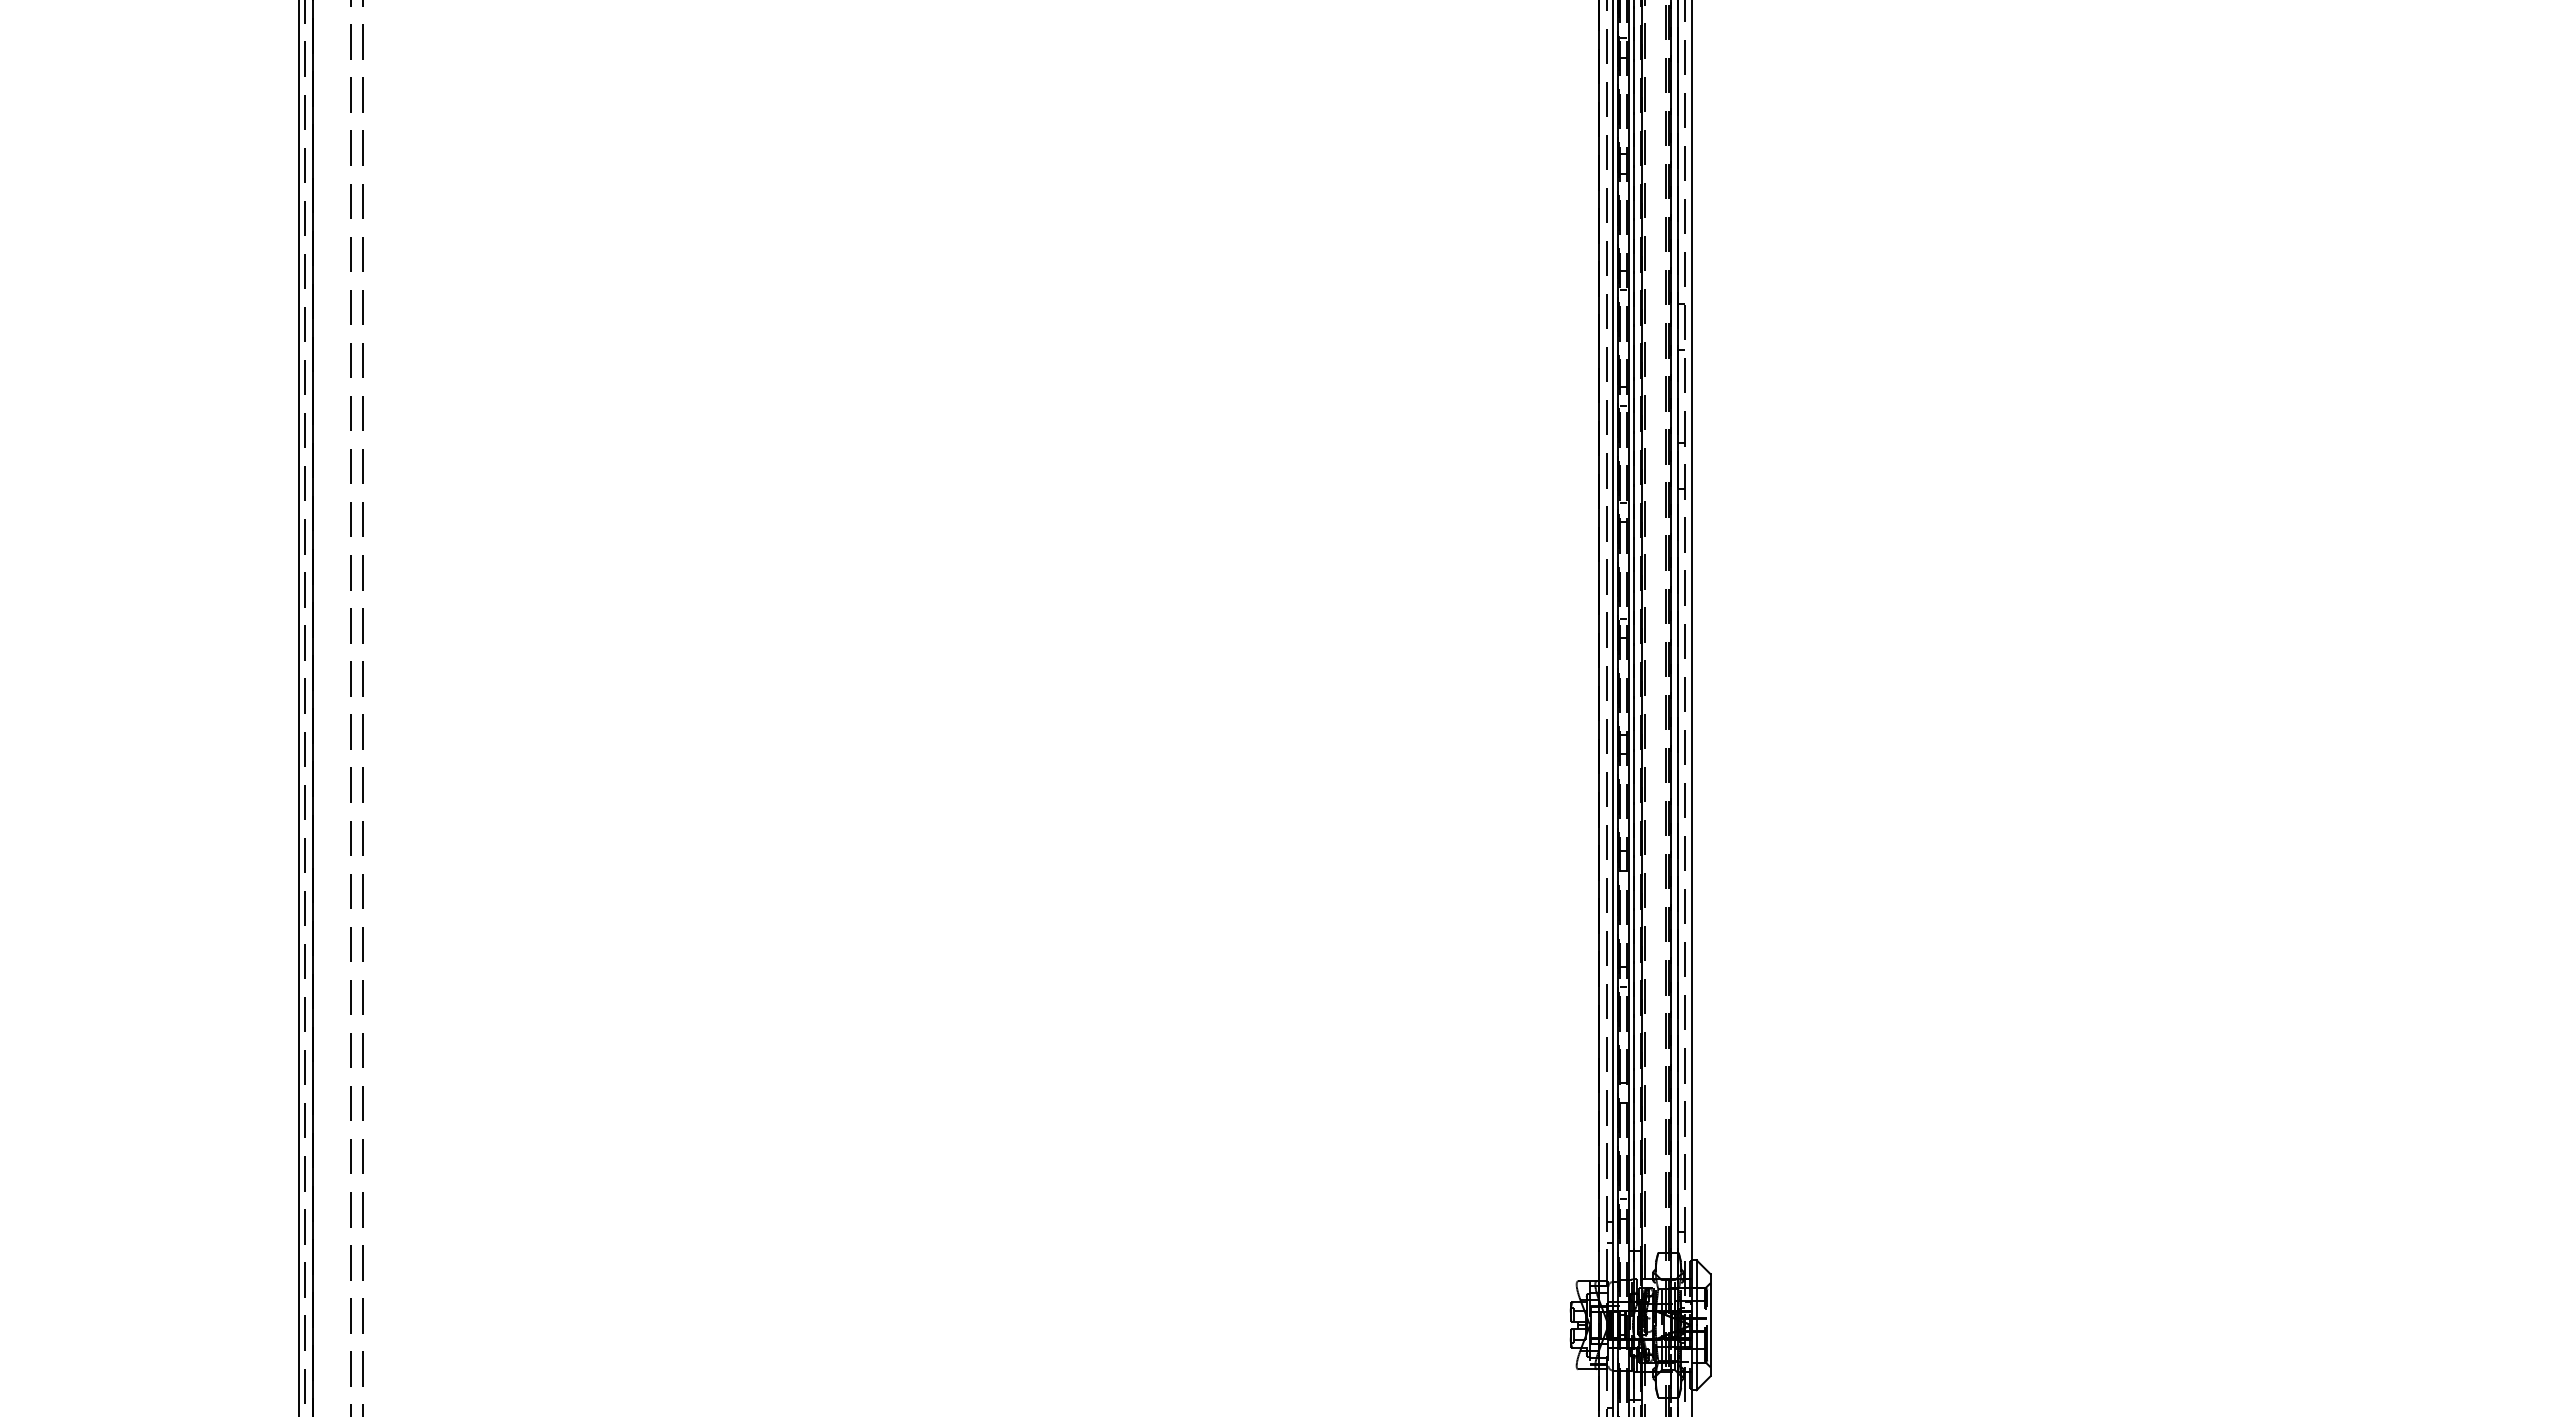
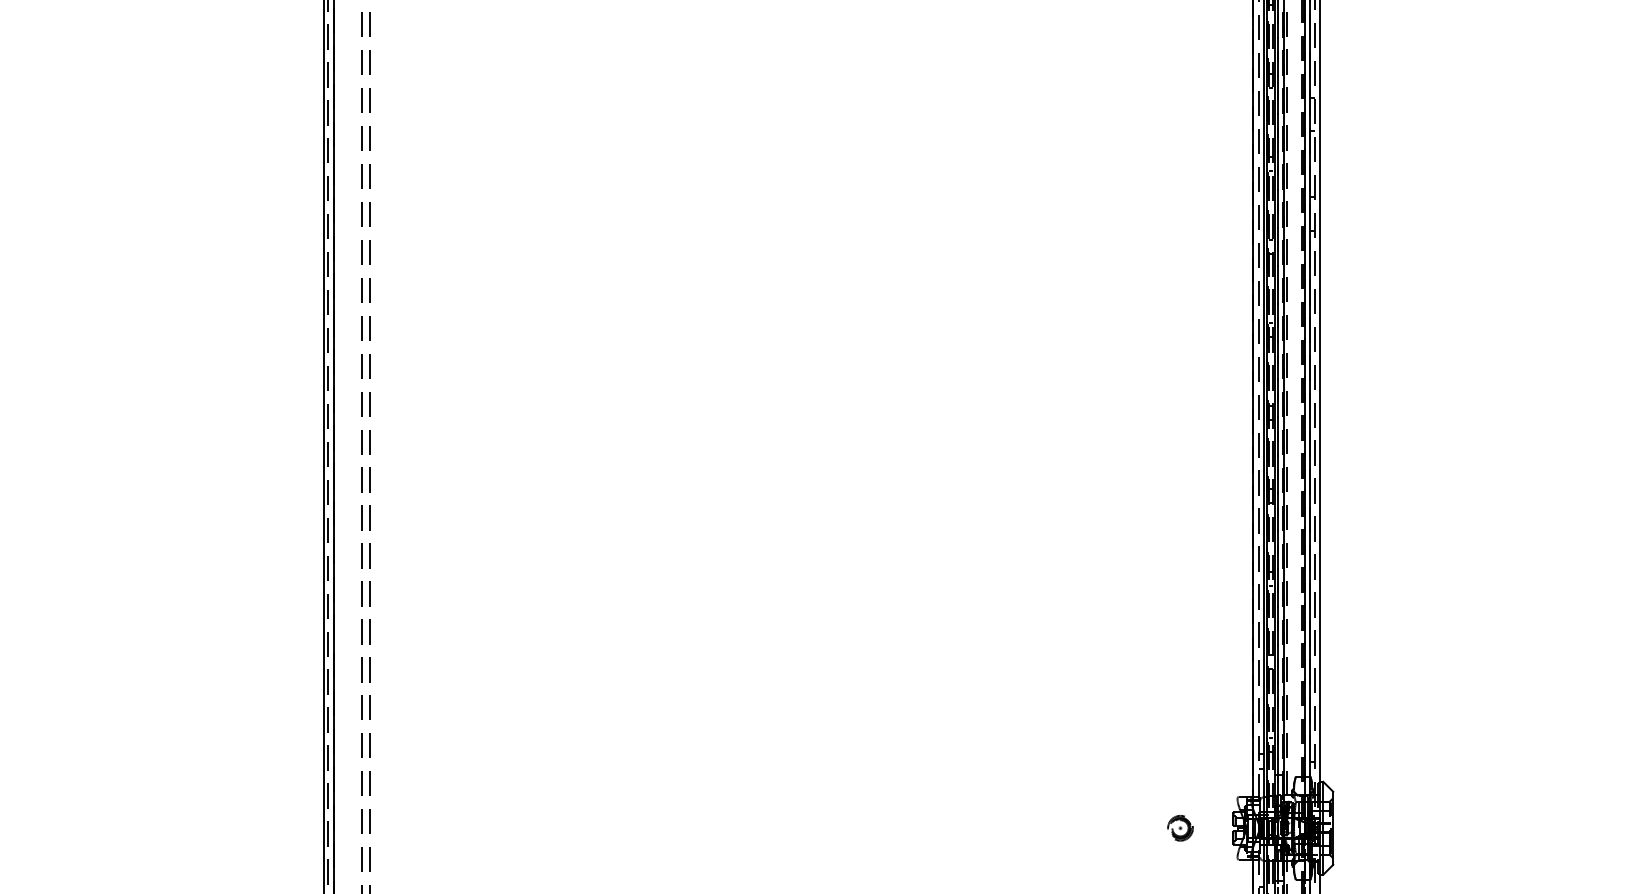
part: (1496, 1325) -> (1180, 828), added

